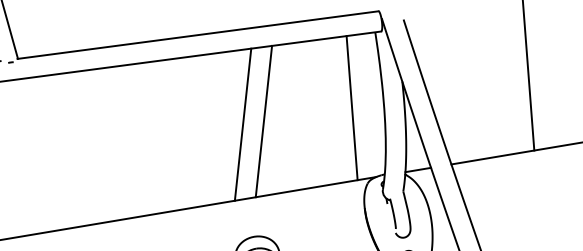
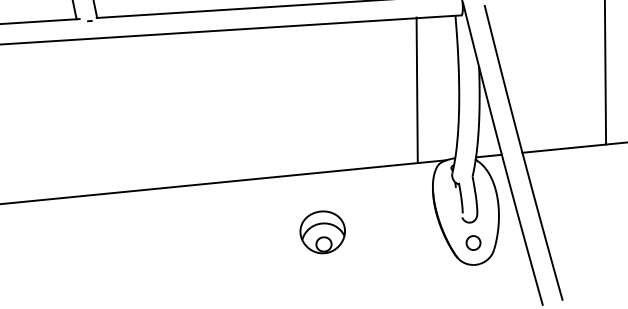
line: (351, 107) -> (416, 89), moved
line: (264, 121) -> (338, 97), removed
line: (242, 124) -> (316, 98), removed

